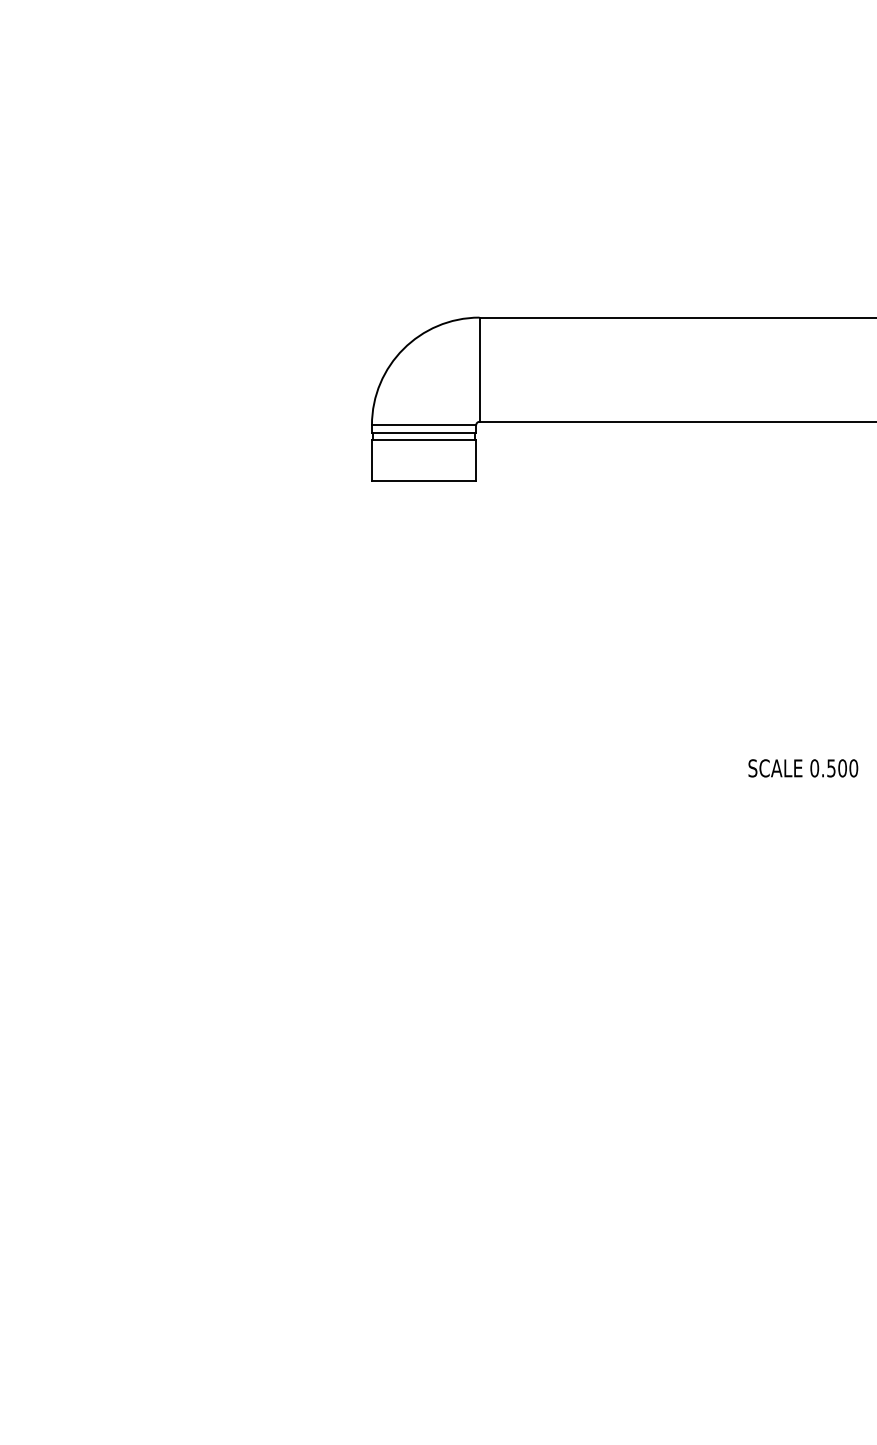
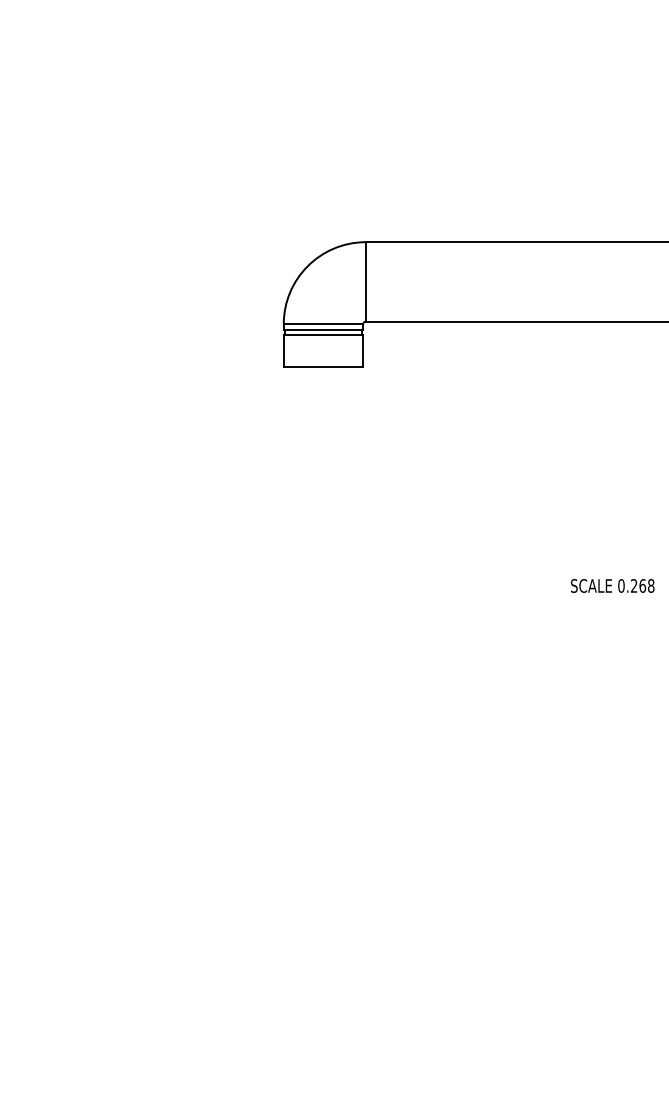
text: (842, 768) -> (642, 586), 0.500 -> 0.268

